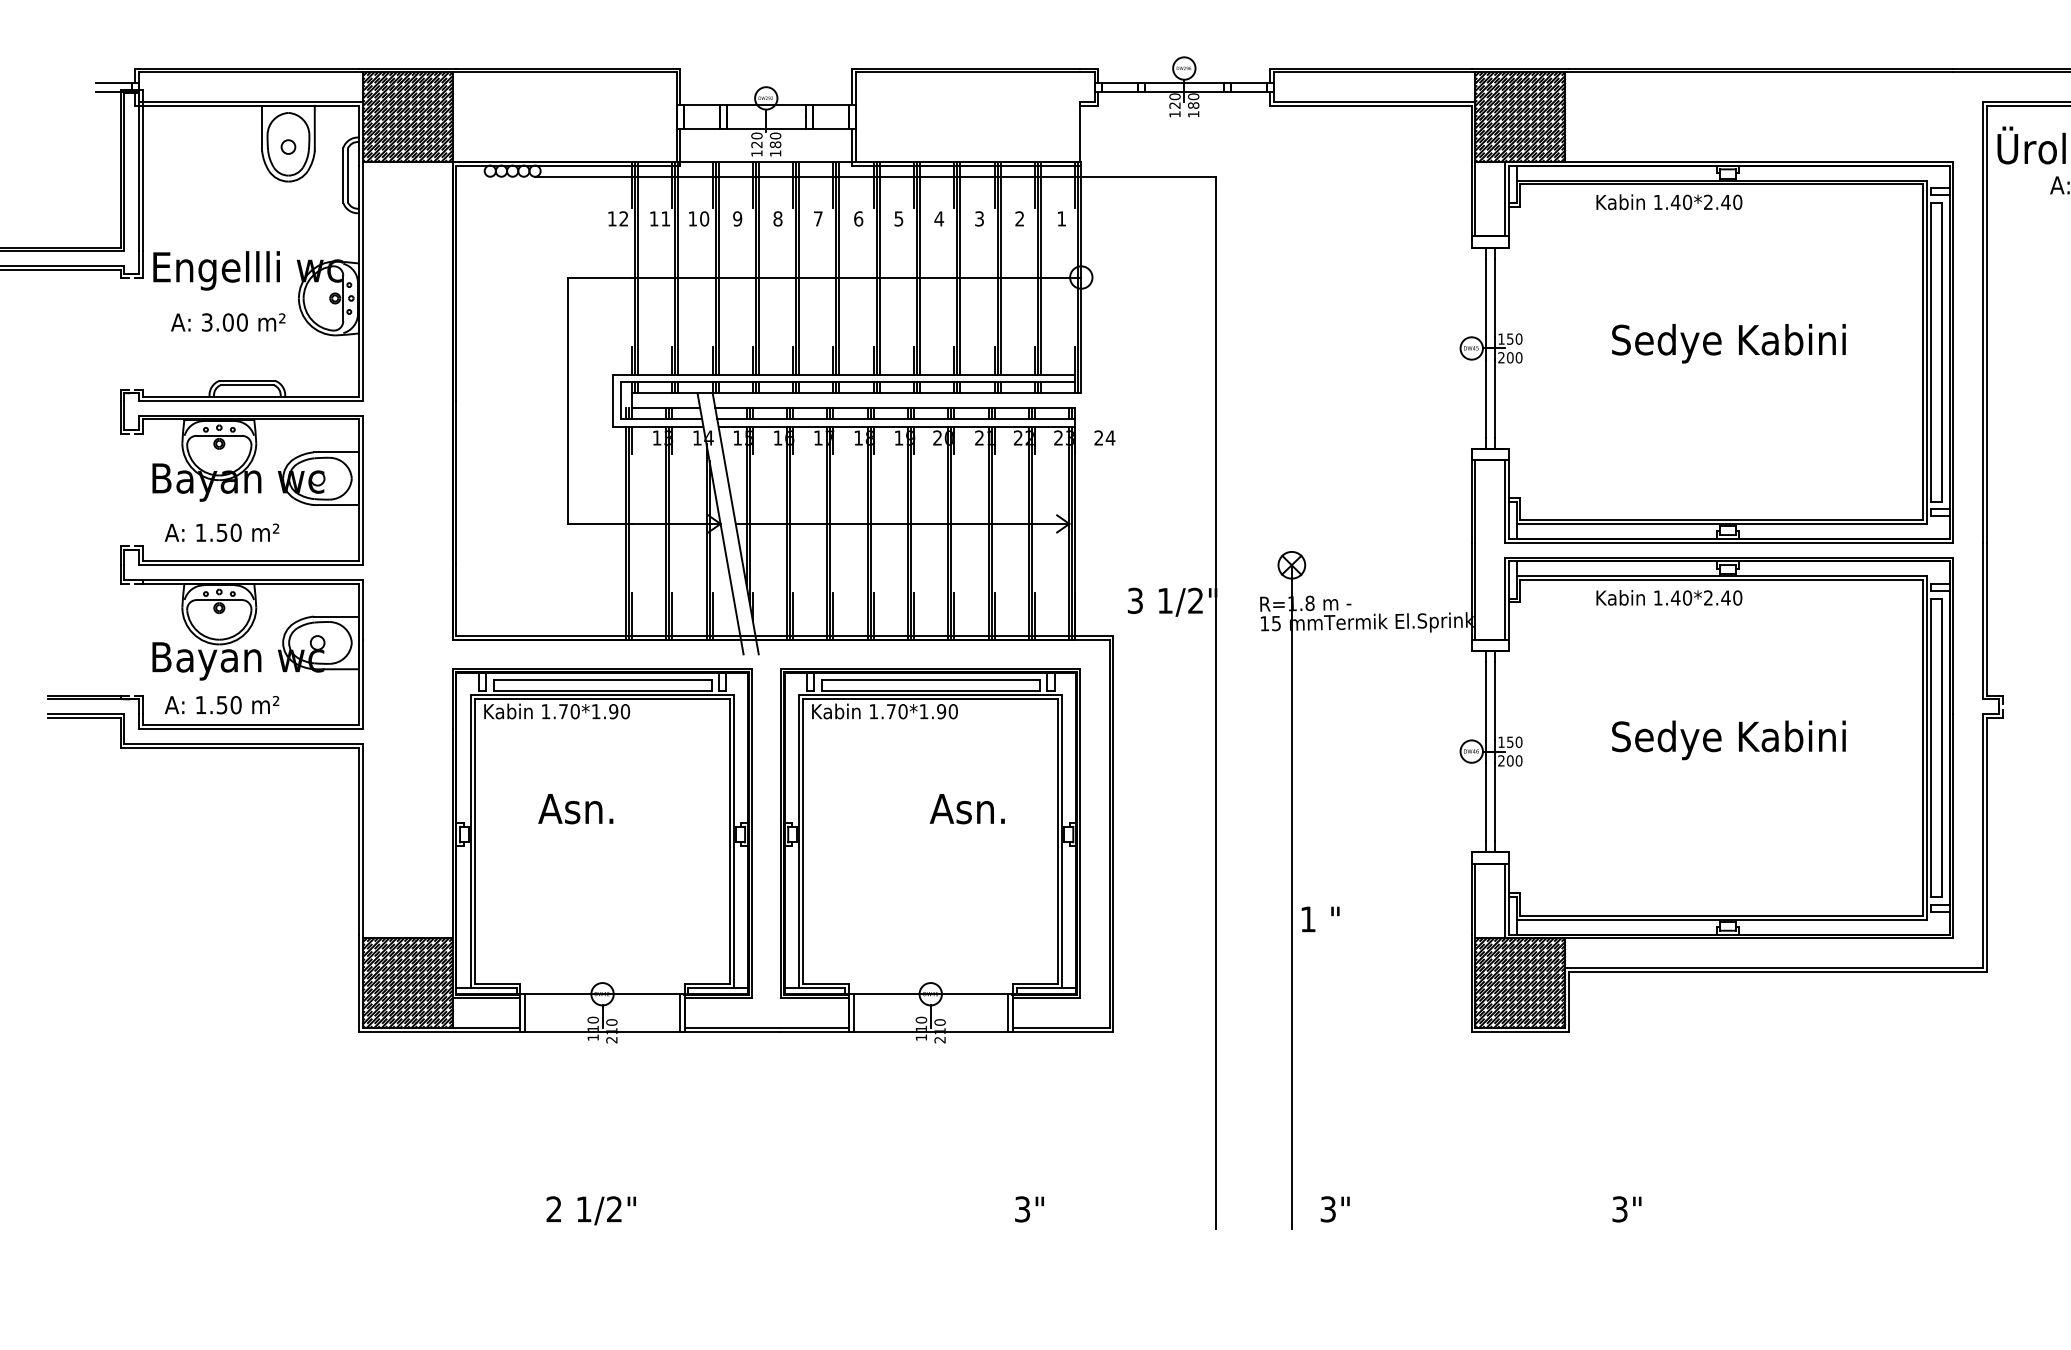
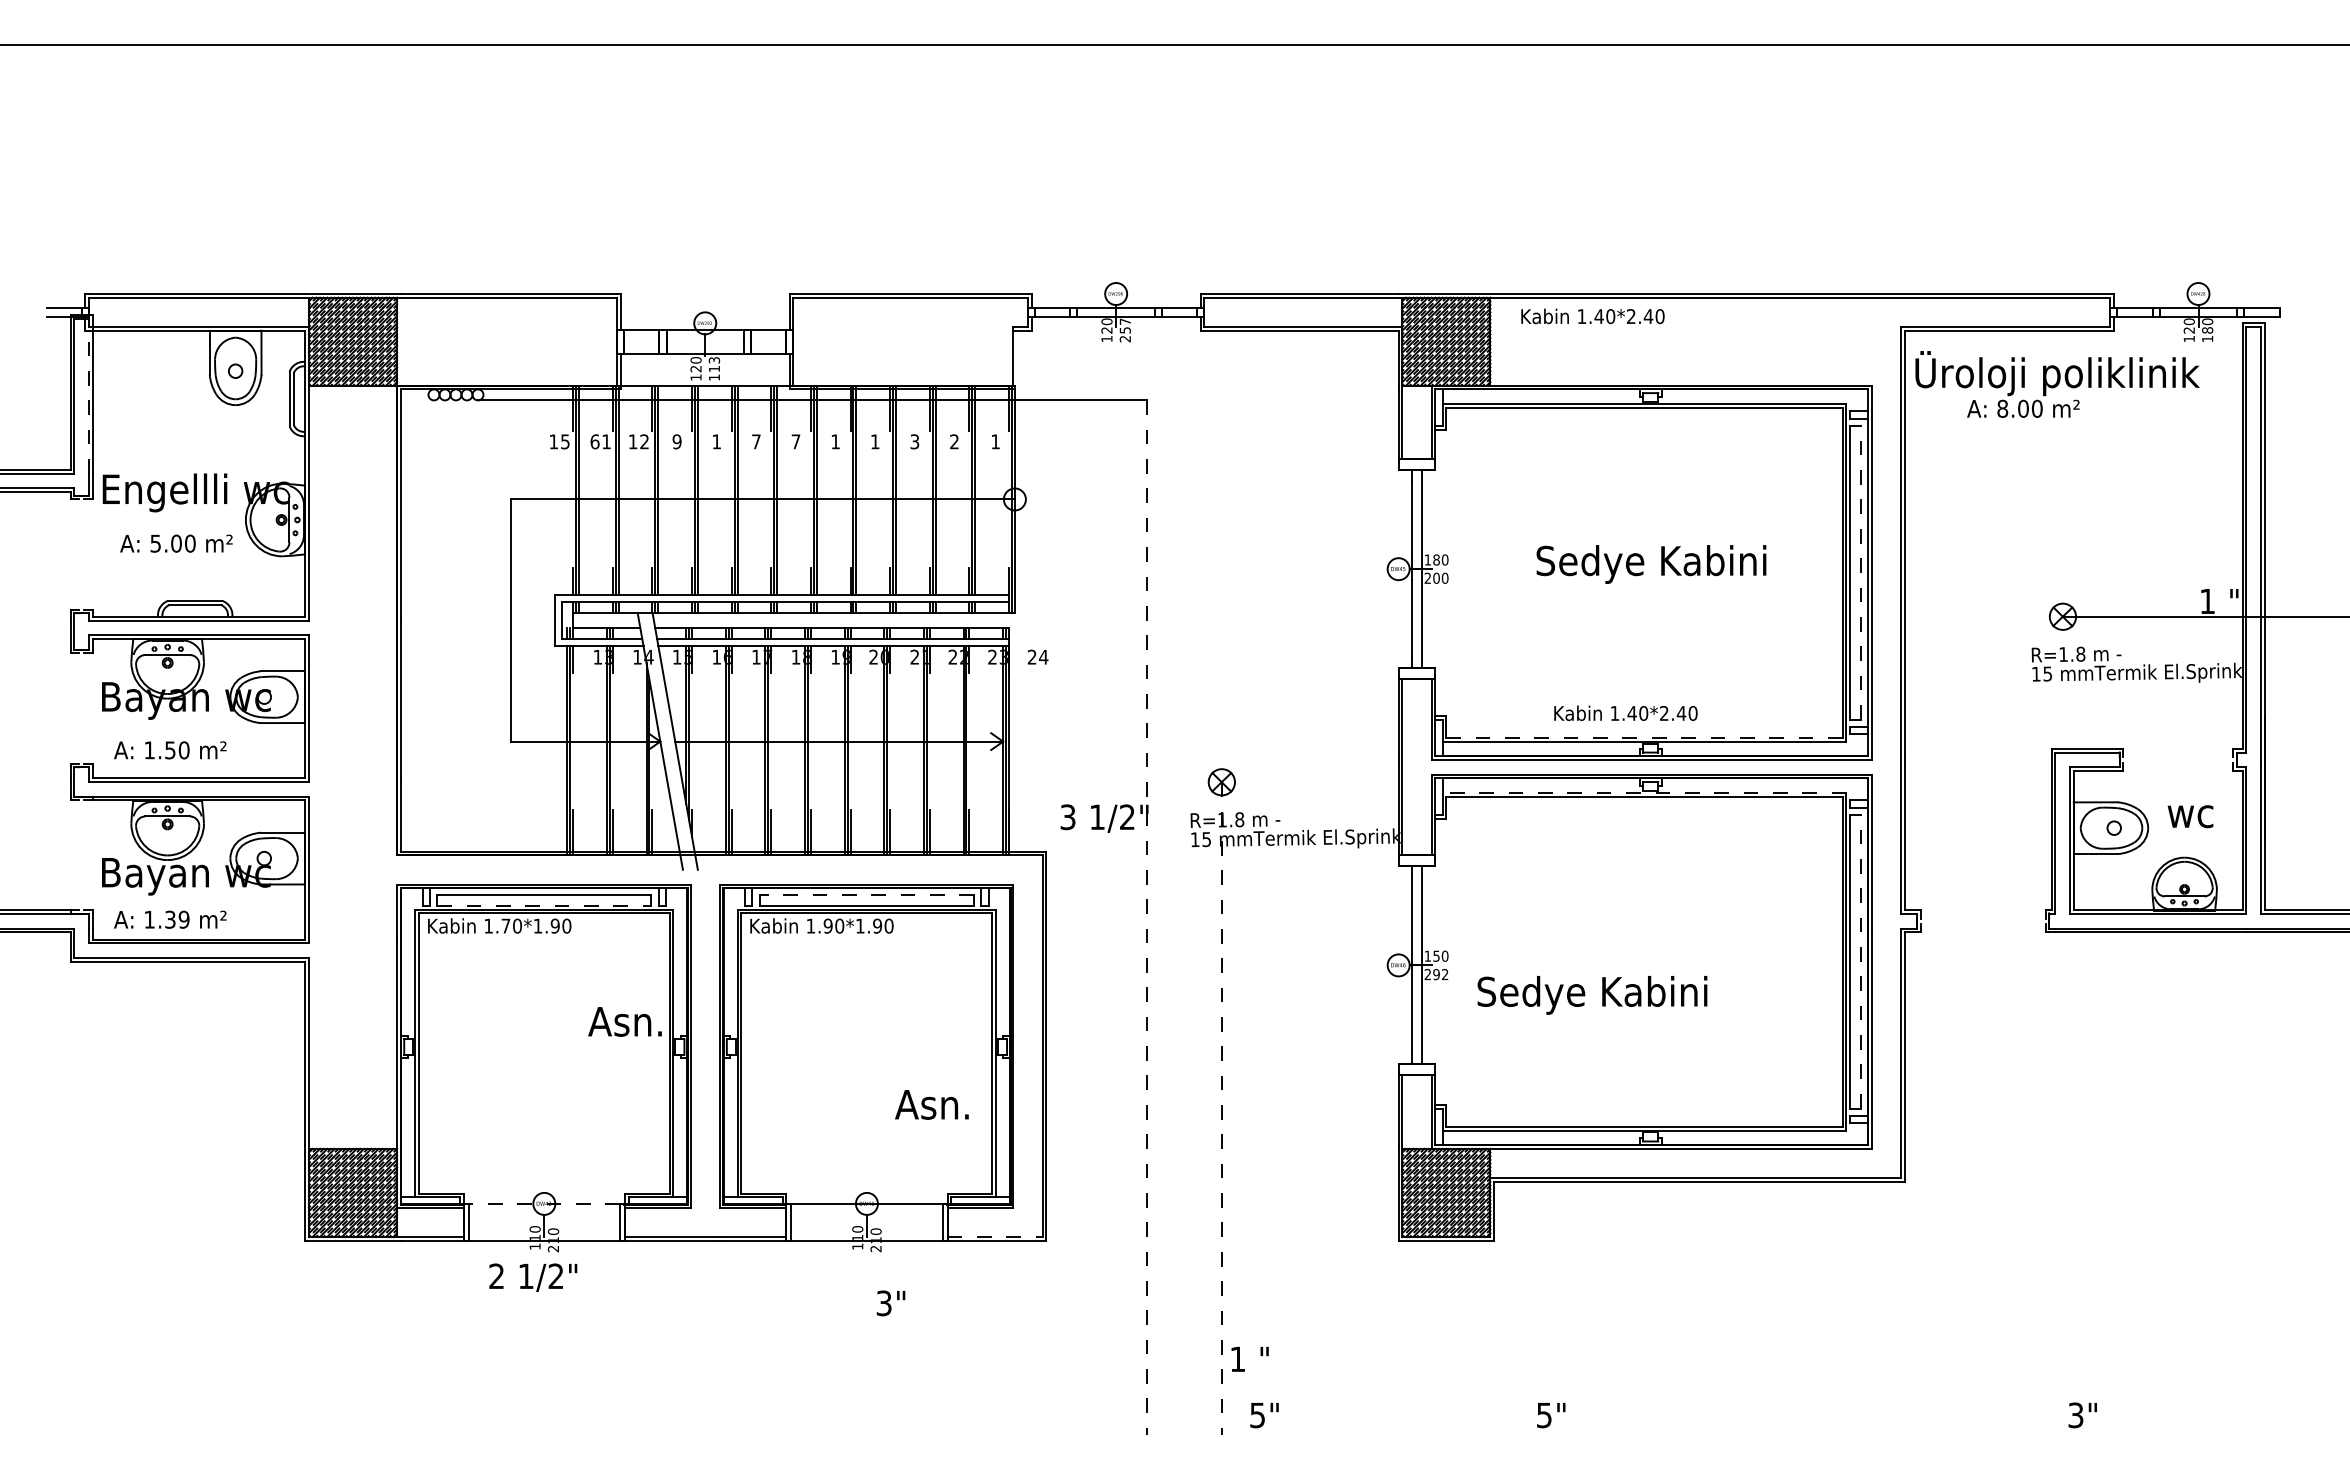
text: (1192, 105) -> (1124, 330), 180 -> 257
text: (775, 140) -> (714, 364), 180 -> 113
line: (138, 172) -> (88, 396), solid -> dashed
text: (1668, 202) -> (1592, 316), moved
text: (624, 218) -> (565, 441), 12 -> 15
text: (653, 218) -> (594, 441), 11 -> 61
text: (704, 218) -> (644, 441), 10 -> 12
text: (777, 218) -> (716, 441), 8 -> 1
text: (858, 218) -> (795, 441), 6 -> 7
text: (898, 218) -> (835, 441), 5 -> 1
text: (938, 218) -> (874, 441), 4 -> 1
text: (206, 321) -> (155, 542), 3.00 -> 5.00
text: (1510, 338) -> (1436, 559), 150 -> 180
line: (1941, 351) -> (1860, 572), solid -> dashed
line: (1721, 519) -> (1644, 737), solid -> dashed
line: (1721, 575) -> (1644, 792), solid -> dashed
text: (1668, 597) -> (1625, 712), moved
line: (930, 679) -> (866, 894), solid -> dashed
line: (602, 690) -> (544, 905), solid -> dashed
line: (1216, 703) -> (1147, 918), solid -> dashed
text: (229, 704) -> (177, 919), 1.50 -> 1.39
text: (890, 710) -> (827, 925), 1.70*1.90 -> 1.90*1.90
text: (1728, 740) -> (1592, 995), moved
line: (1941, 747) -> (1860, 961), solid -> dashed
text: (1514, 760) -> (1440, 974), 200 -> 292
text: (575, 808) -> (624, 1021), moved
text: (966, 808) -> (931, 1104), moved
line: (1291, 898) -> (1221, 1109), solid -> dashed
text: (1319, 918) -> (1249, 1358), moved
line: (602, 993) -> (544, 1203), solid -> dashed
line: (1061, 1027) -> (995, 1236), solid -> dashed
text: (1329, 1208) -> (1258, 1414), 3" -> 5"
text: (1620, 1208) -> (1544, 1414), 3" -> 5"
text: (1029, 1209) -> (890, 1303), moved
text: (591, 1210) -> (533, 1277), moved

